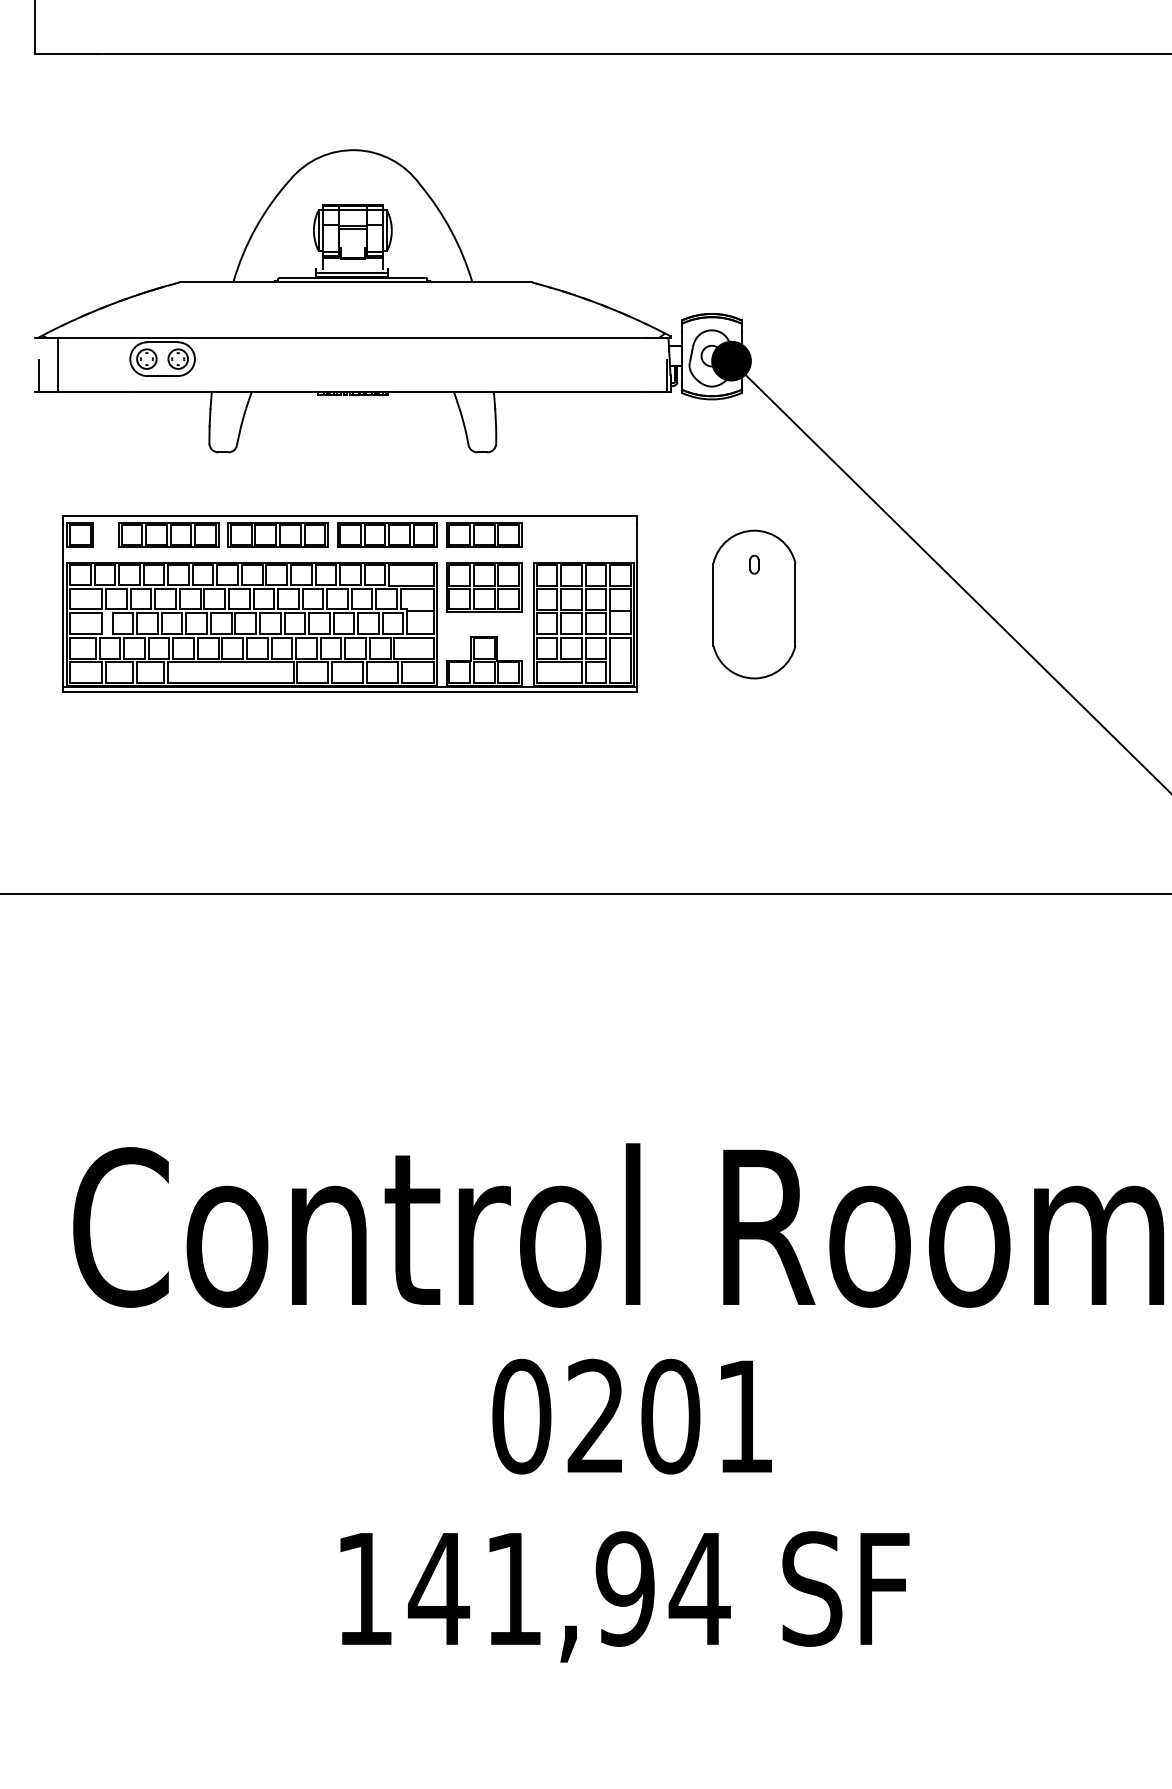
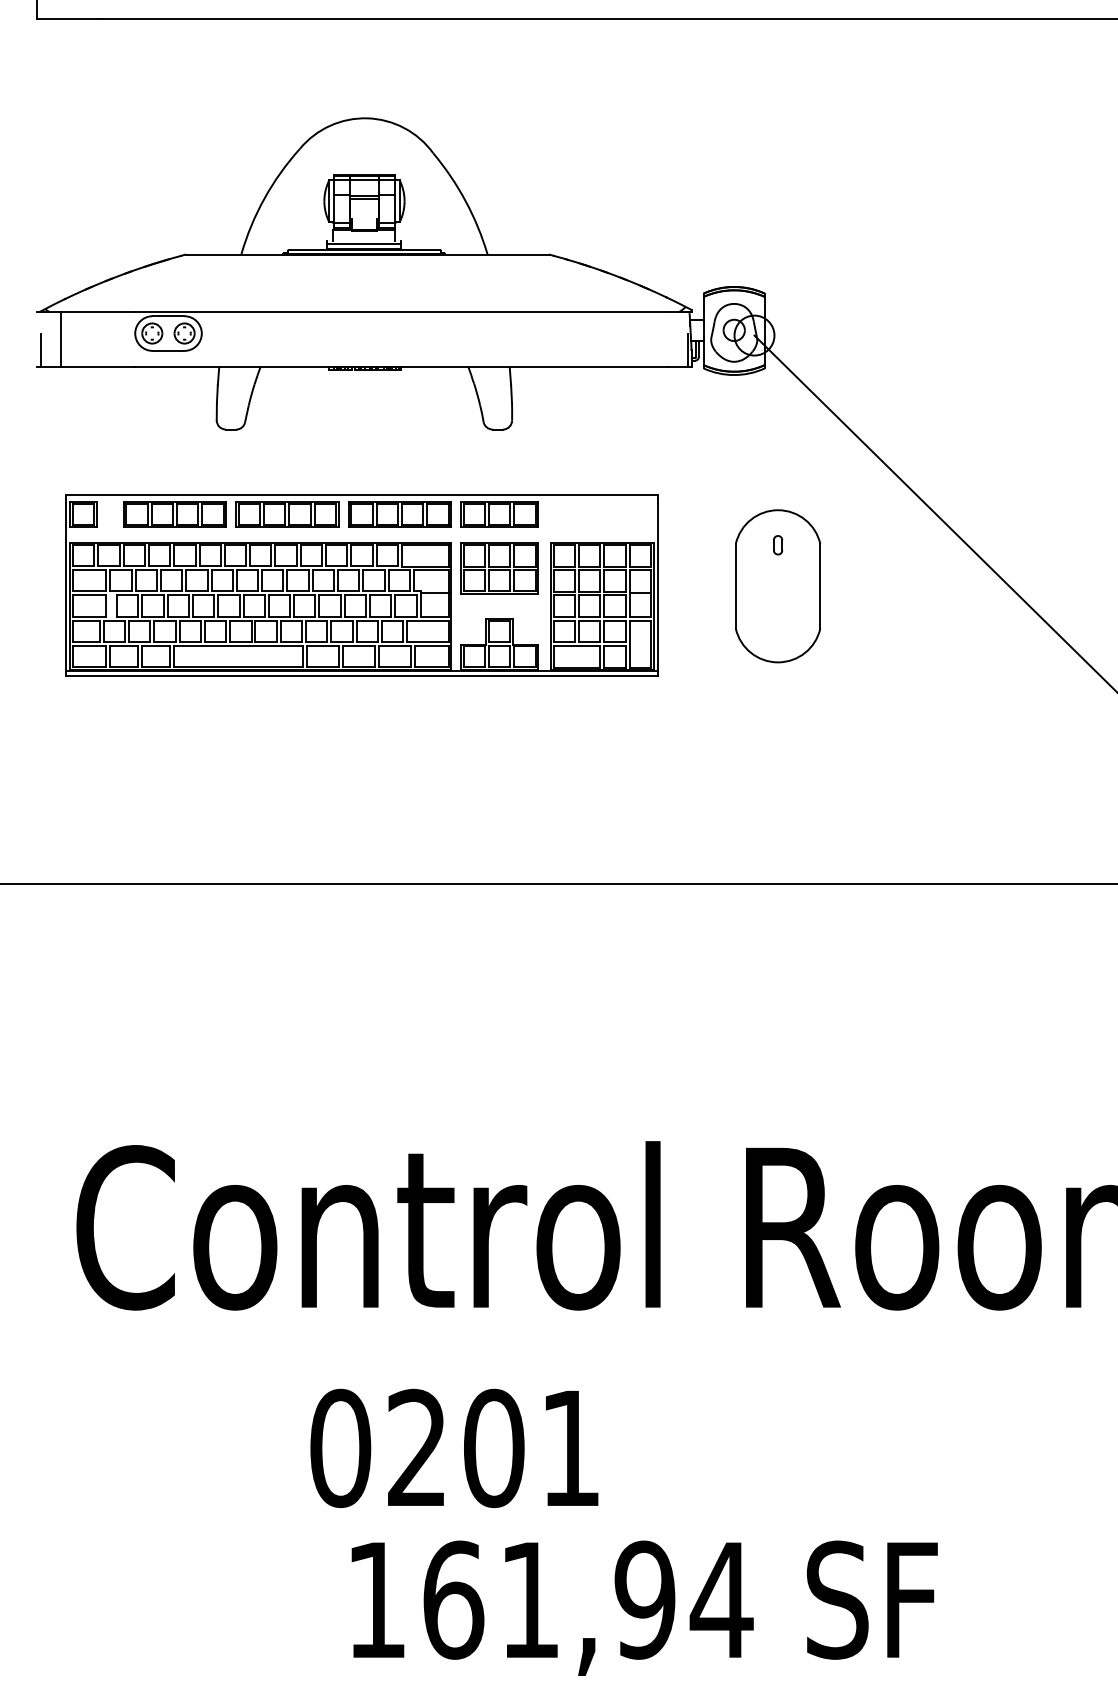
fill: (731, 360) -> (754, 334), removed
text: (631, 1416) -> (453, 1448), moved
text: (439, 1588) -> (453, 1599), 141,94 -> 161,94

